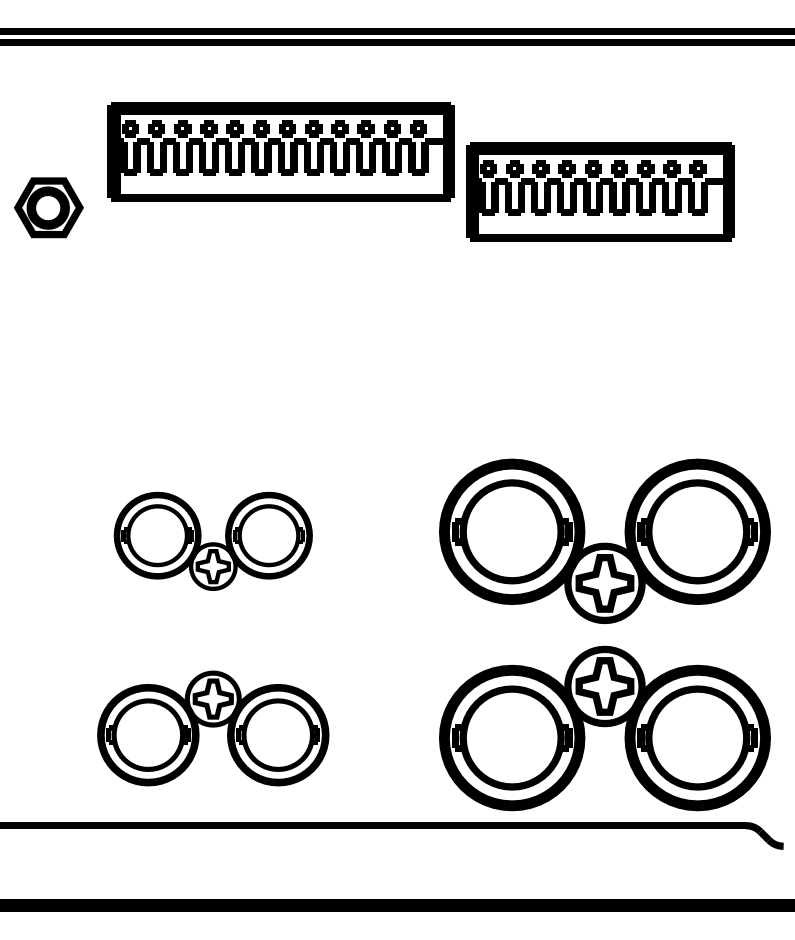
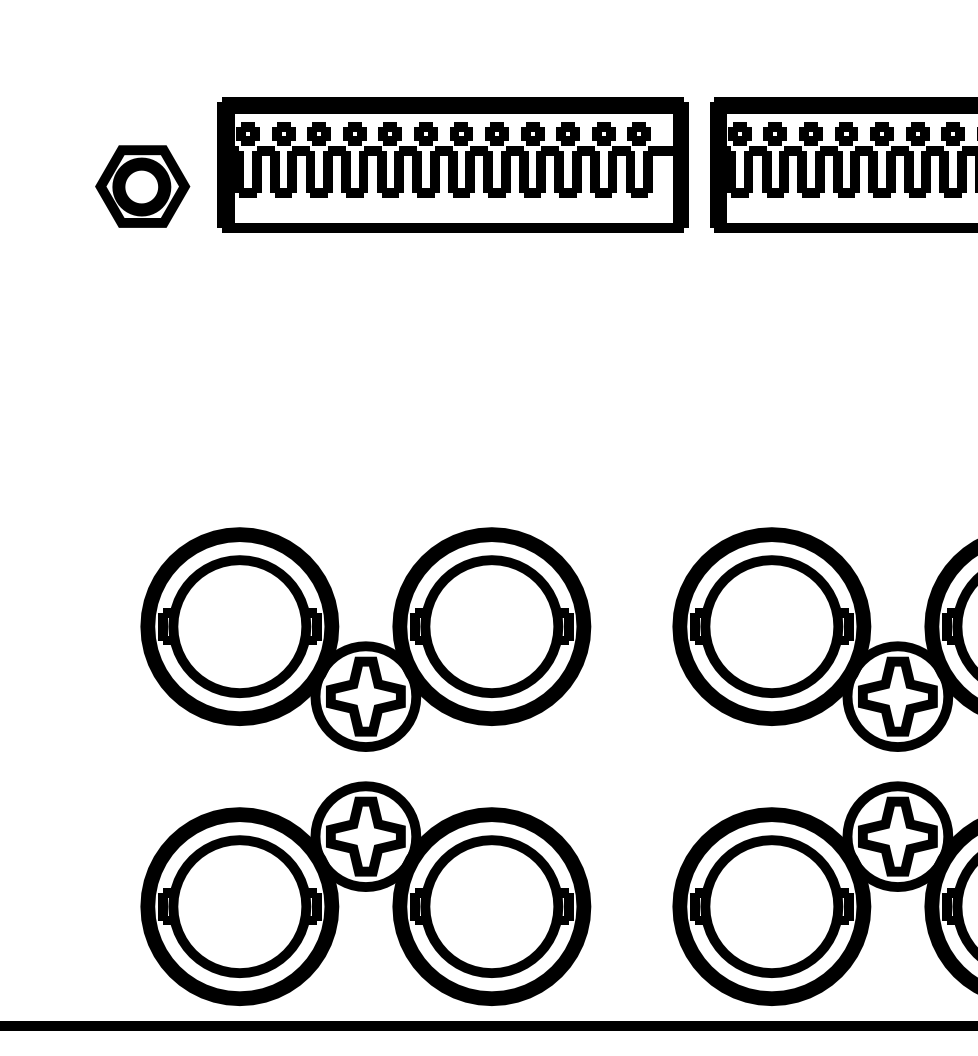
part: (280, 151) -> (451, 164), moved
part: (213, 541) -> (366, 639), size x1.67
part: (213, 728) -> (366, 893), size x1.43

